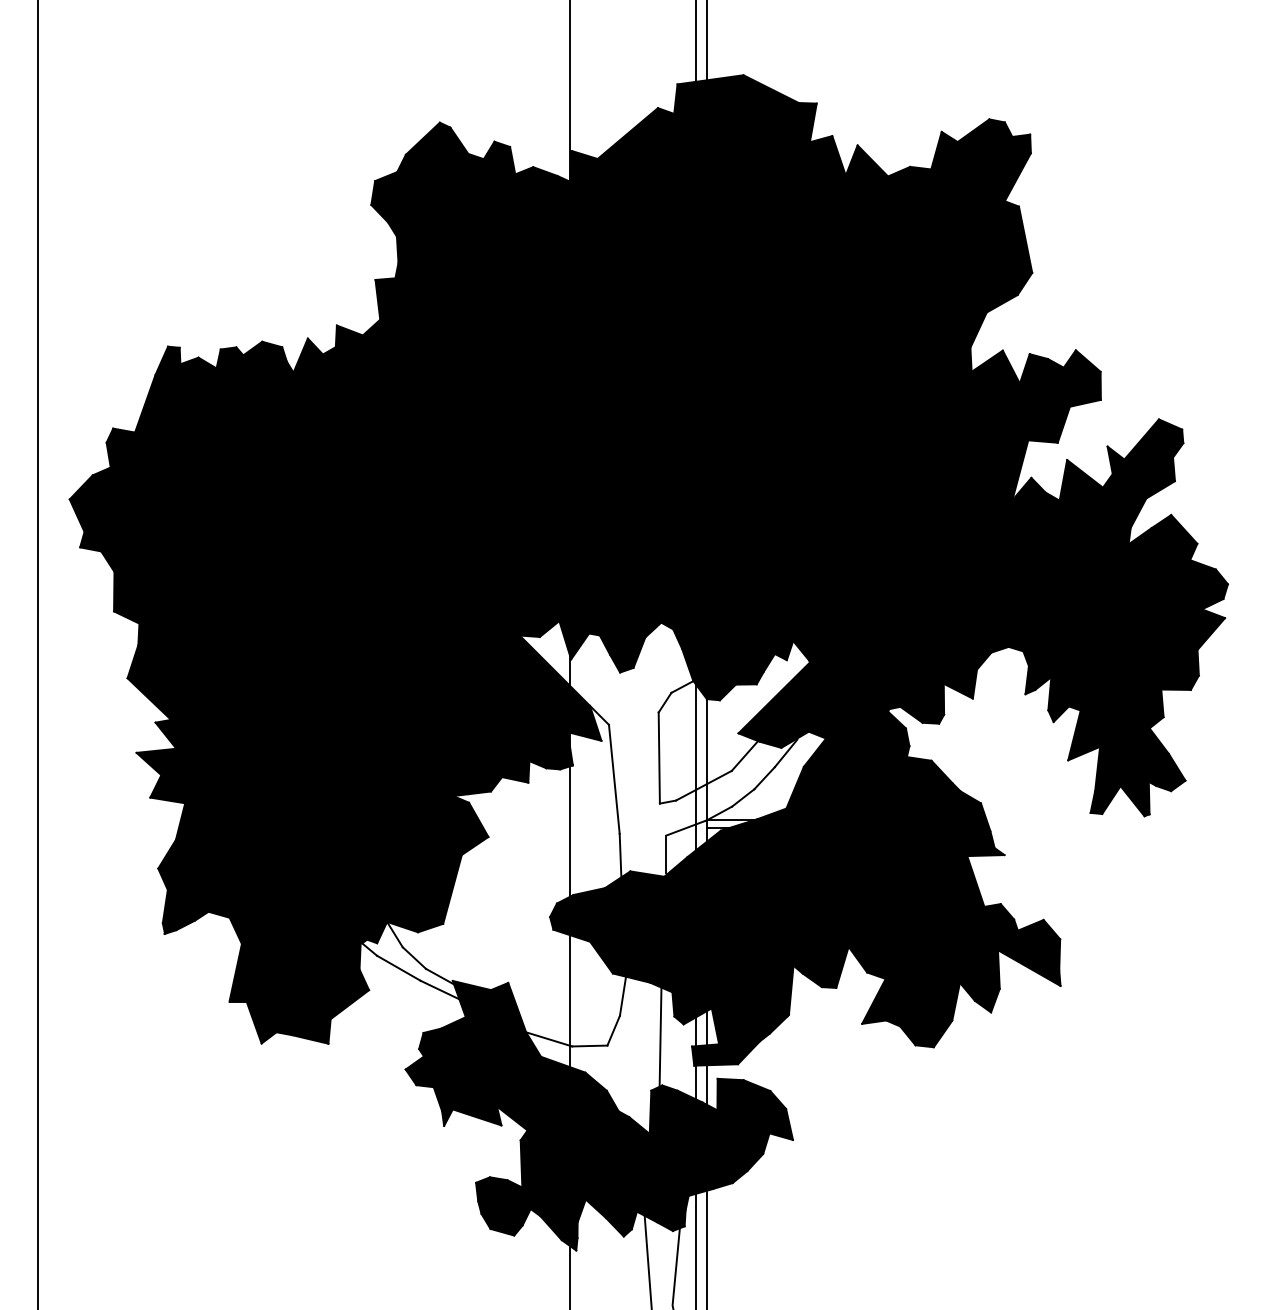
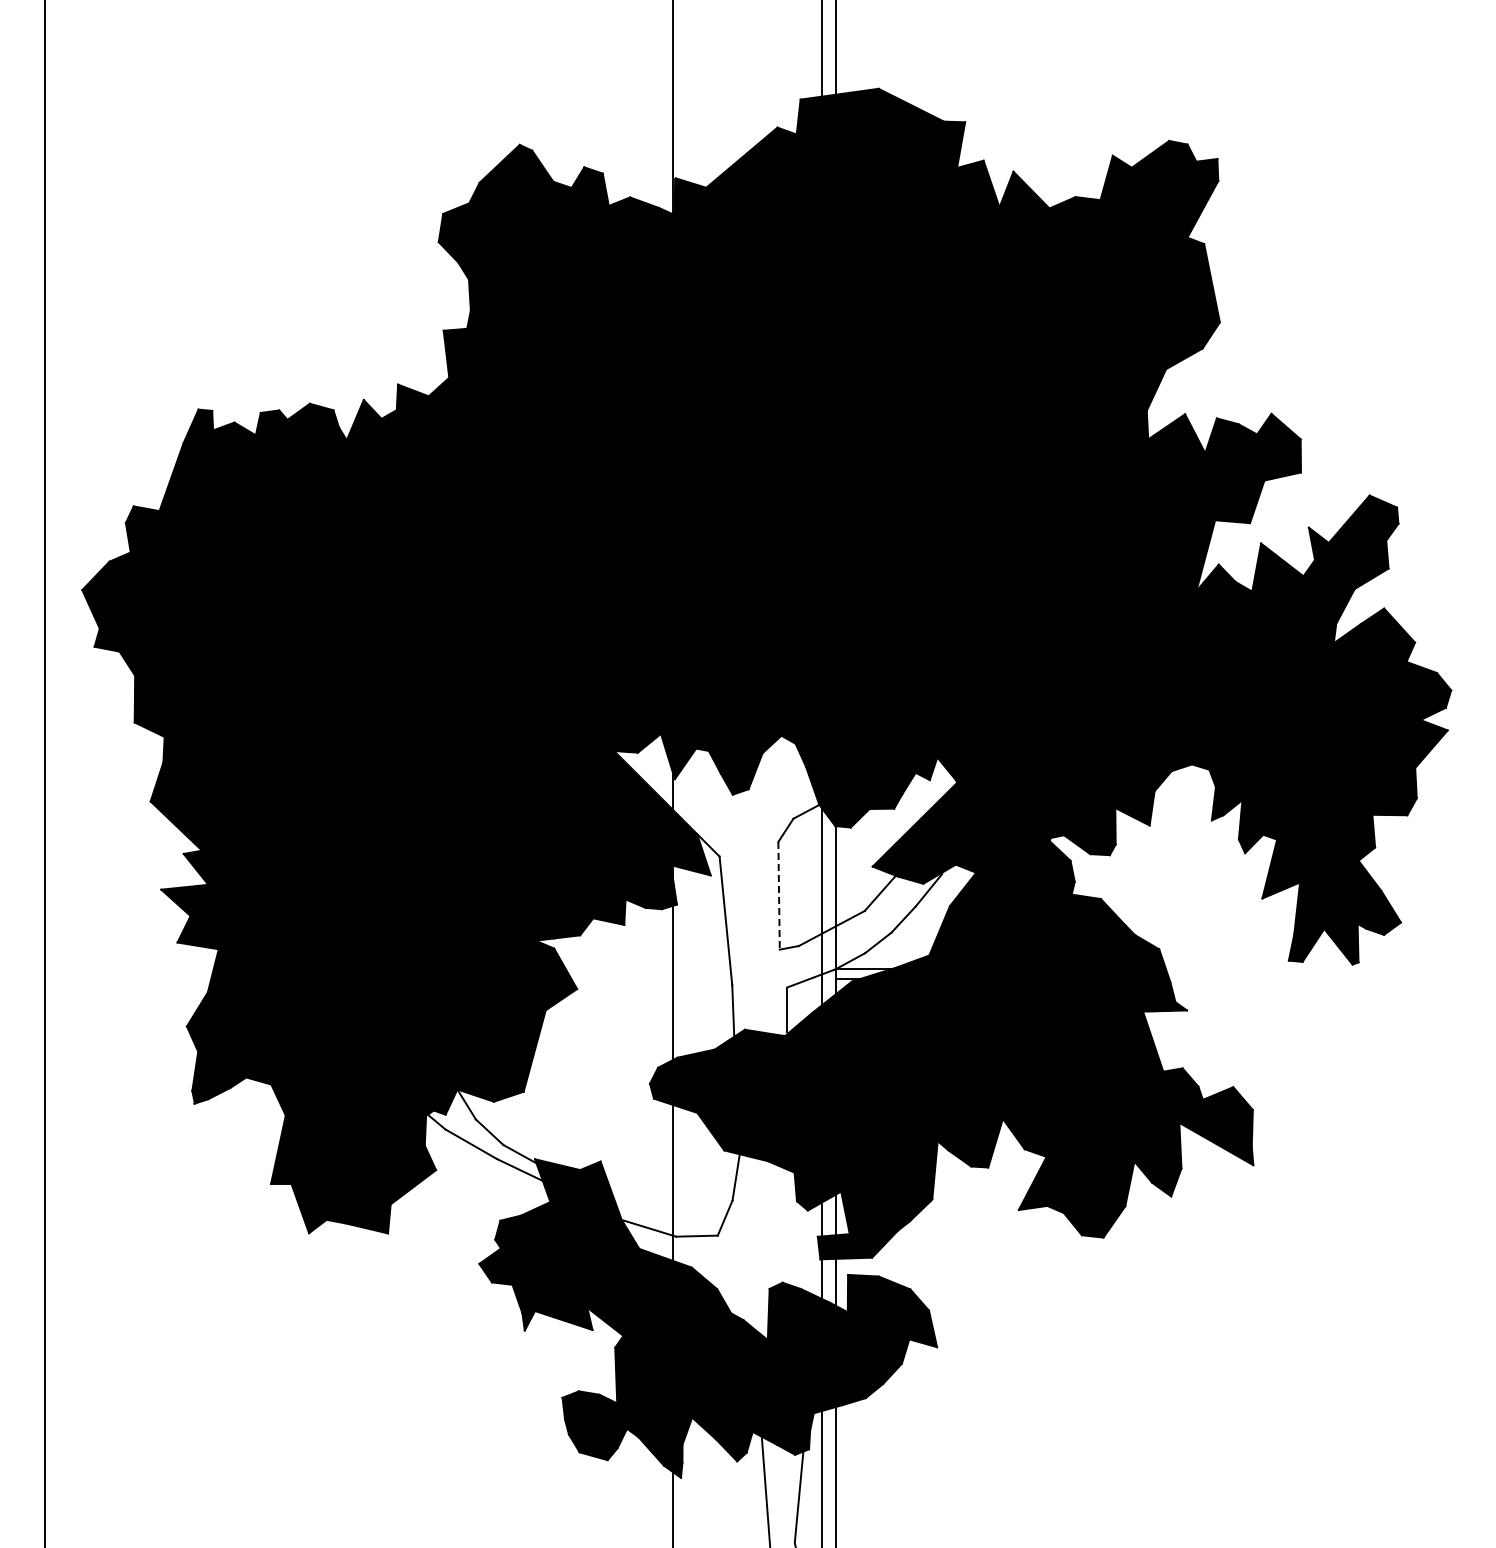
line: (659, 757) -> (779, 895), solid -> dashed
line: (660, 1036) -> (780, 1224), removed

